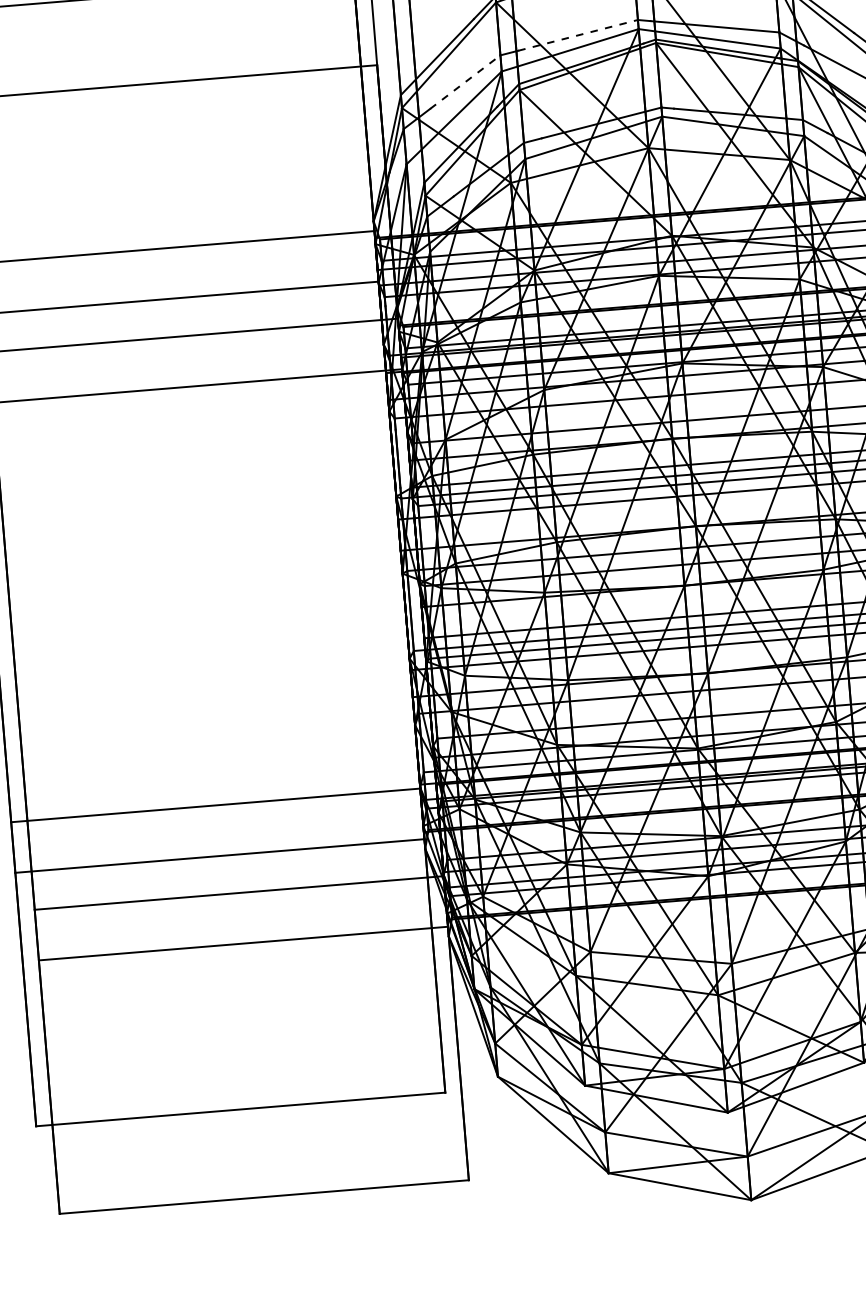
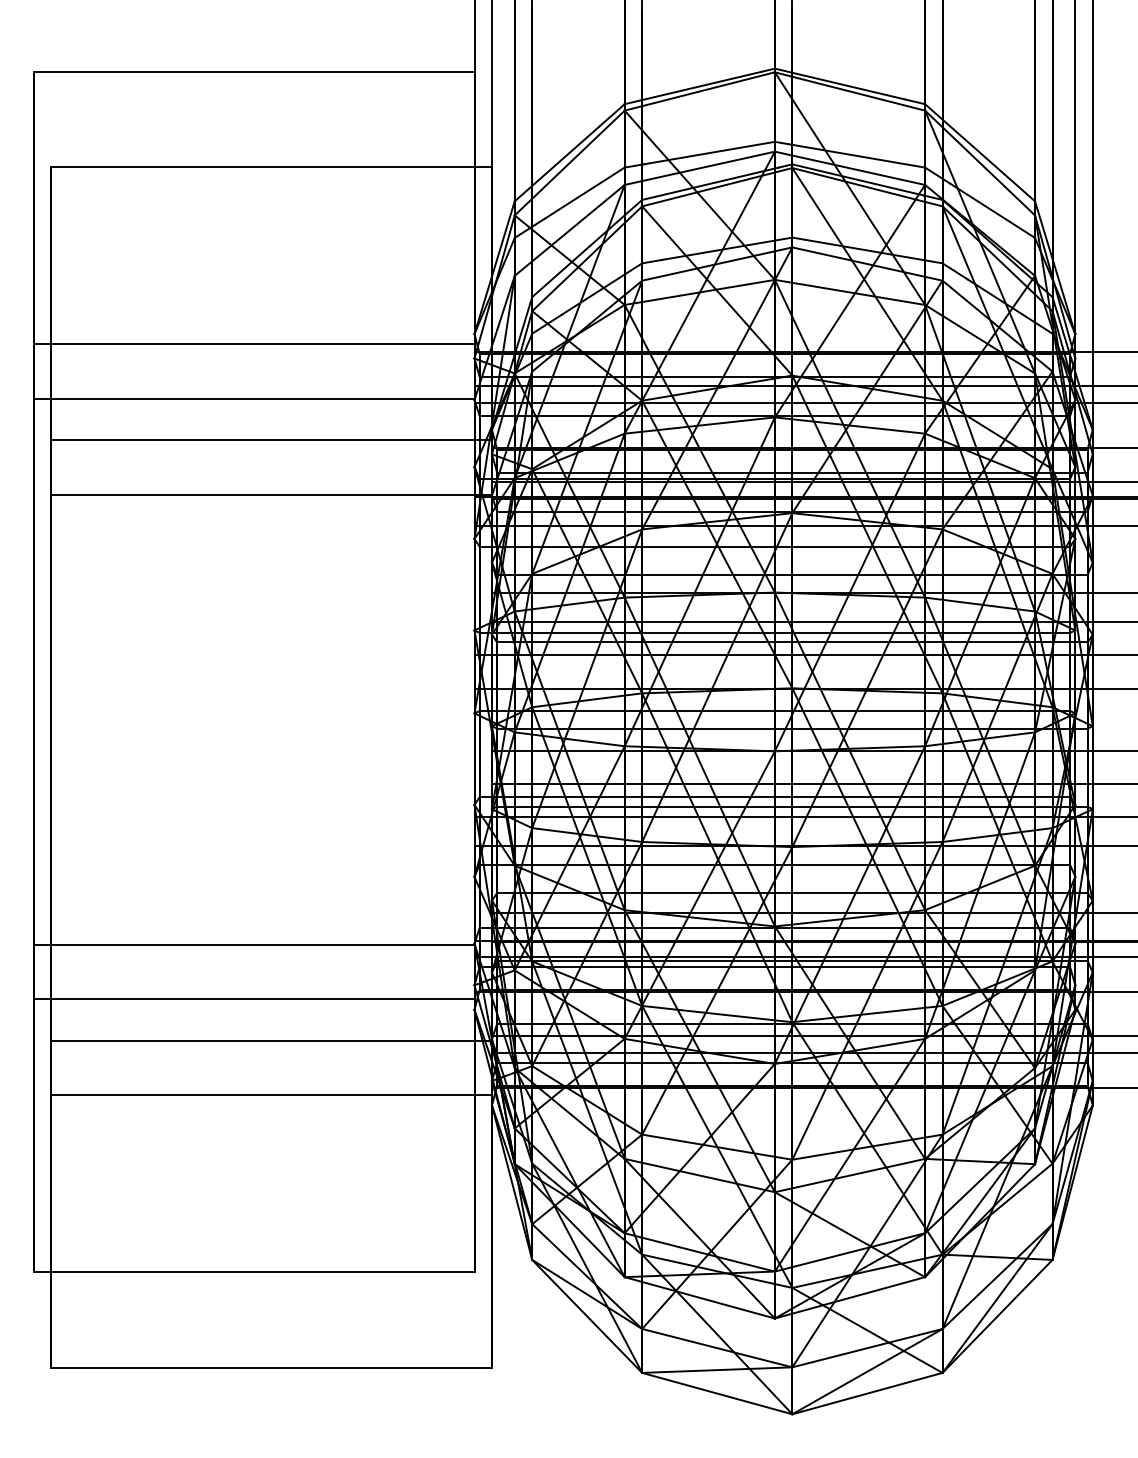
line: (578, 34) -> (710, 152), dashed -> solid
line: (465, 81) -> (585, 192), dashed -> solid

